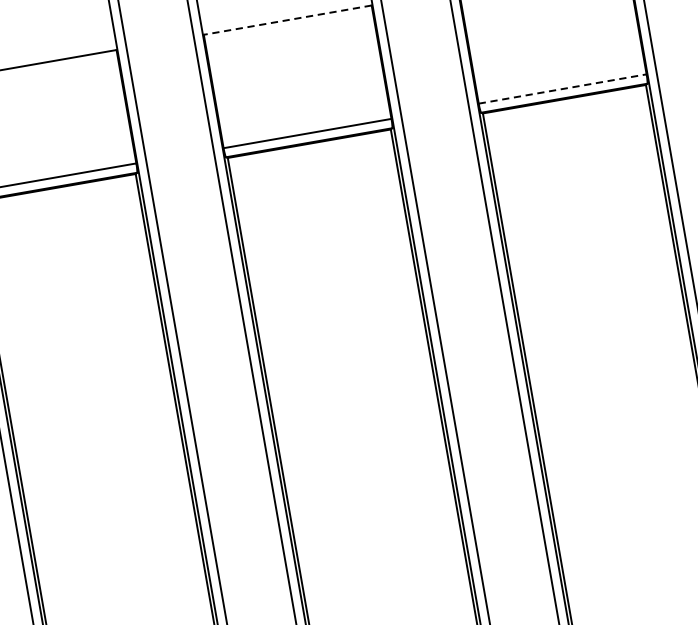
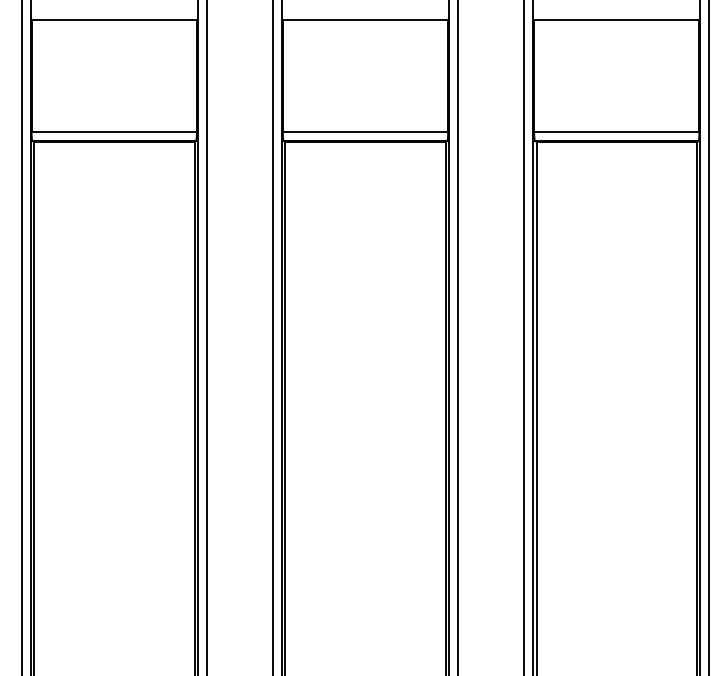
line: (287, 20) -> (365, 20), dashed -> solid
line: (562, 88) -> (616, 131), dashed -> solid

